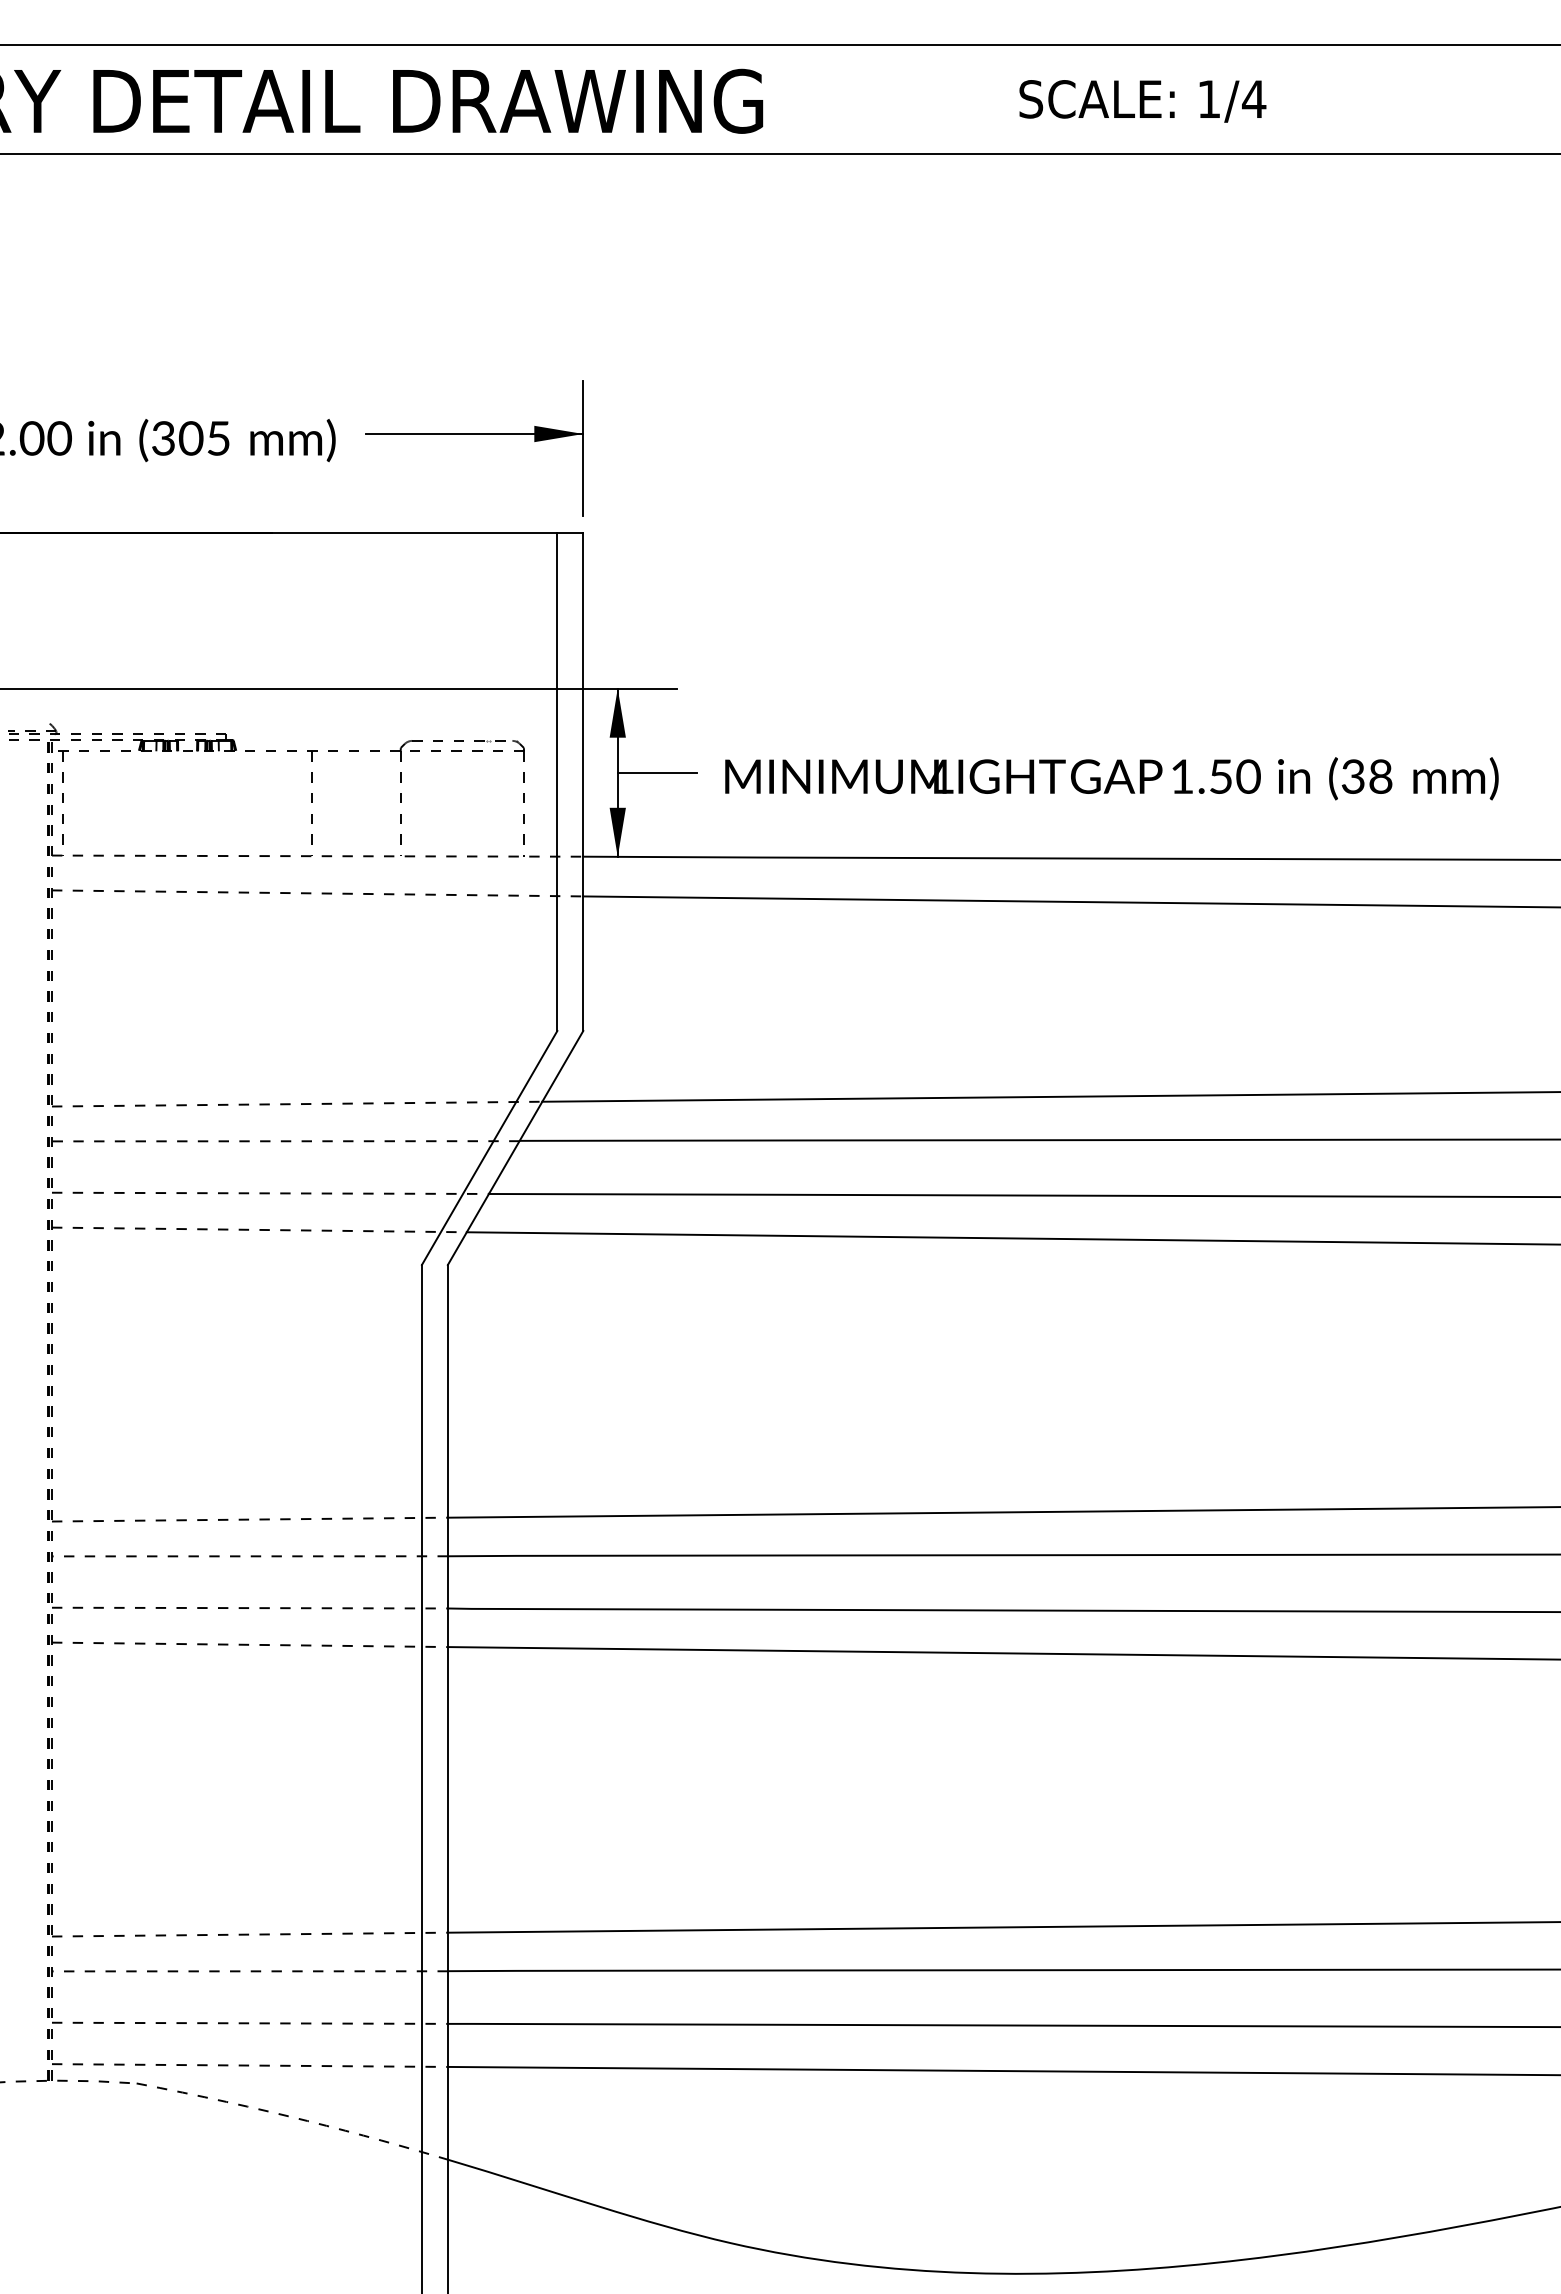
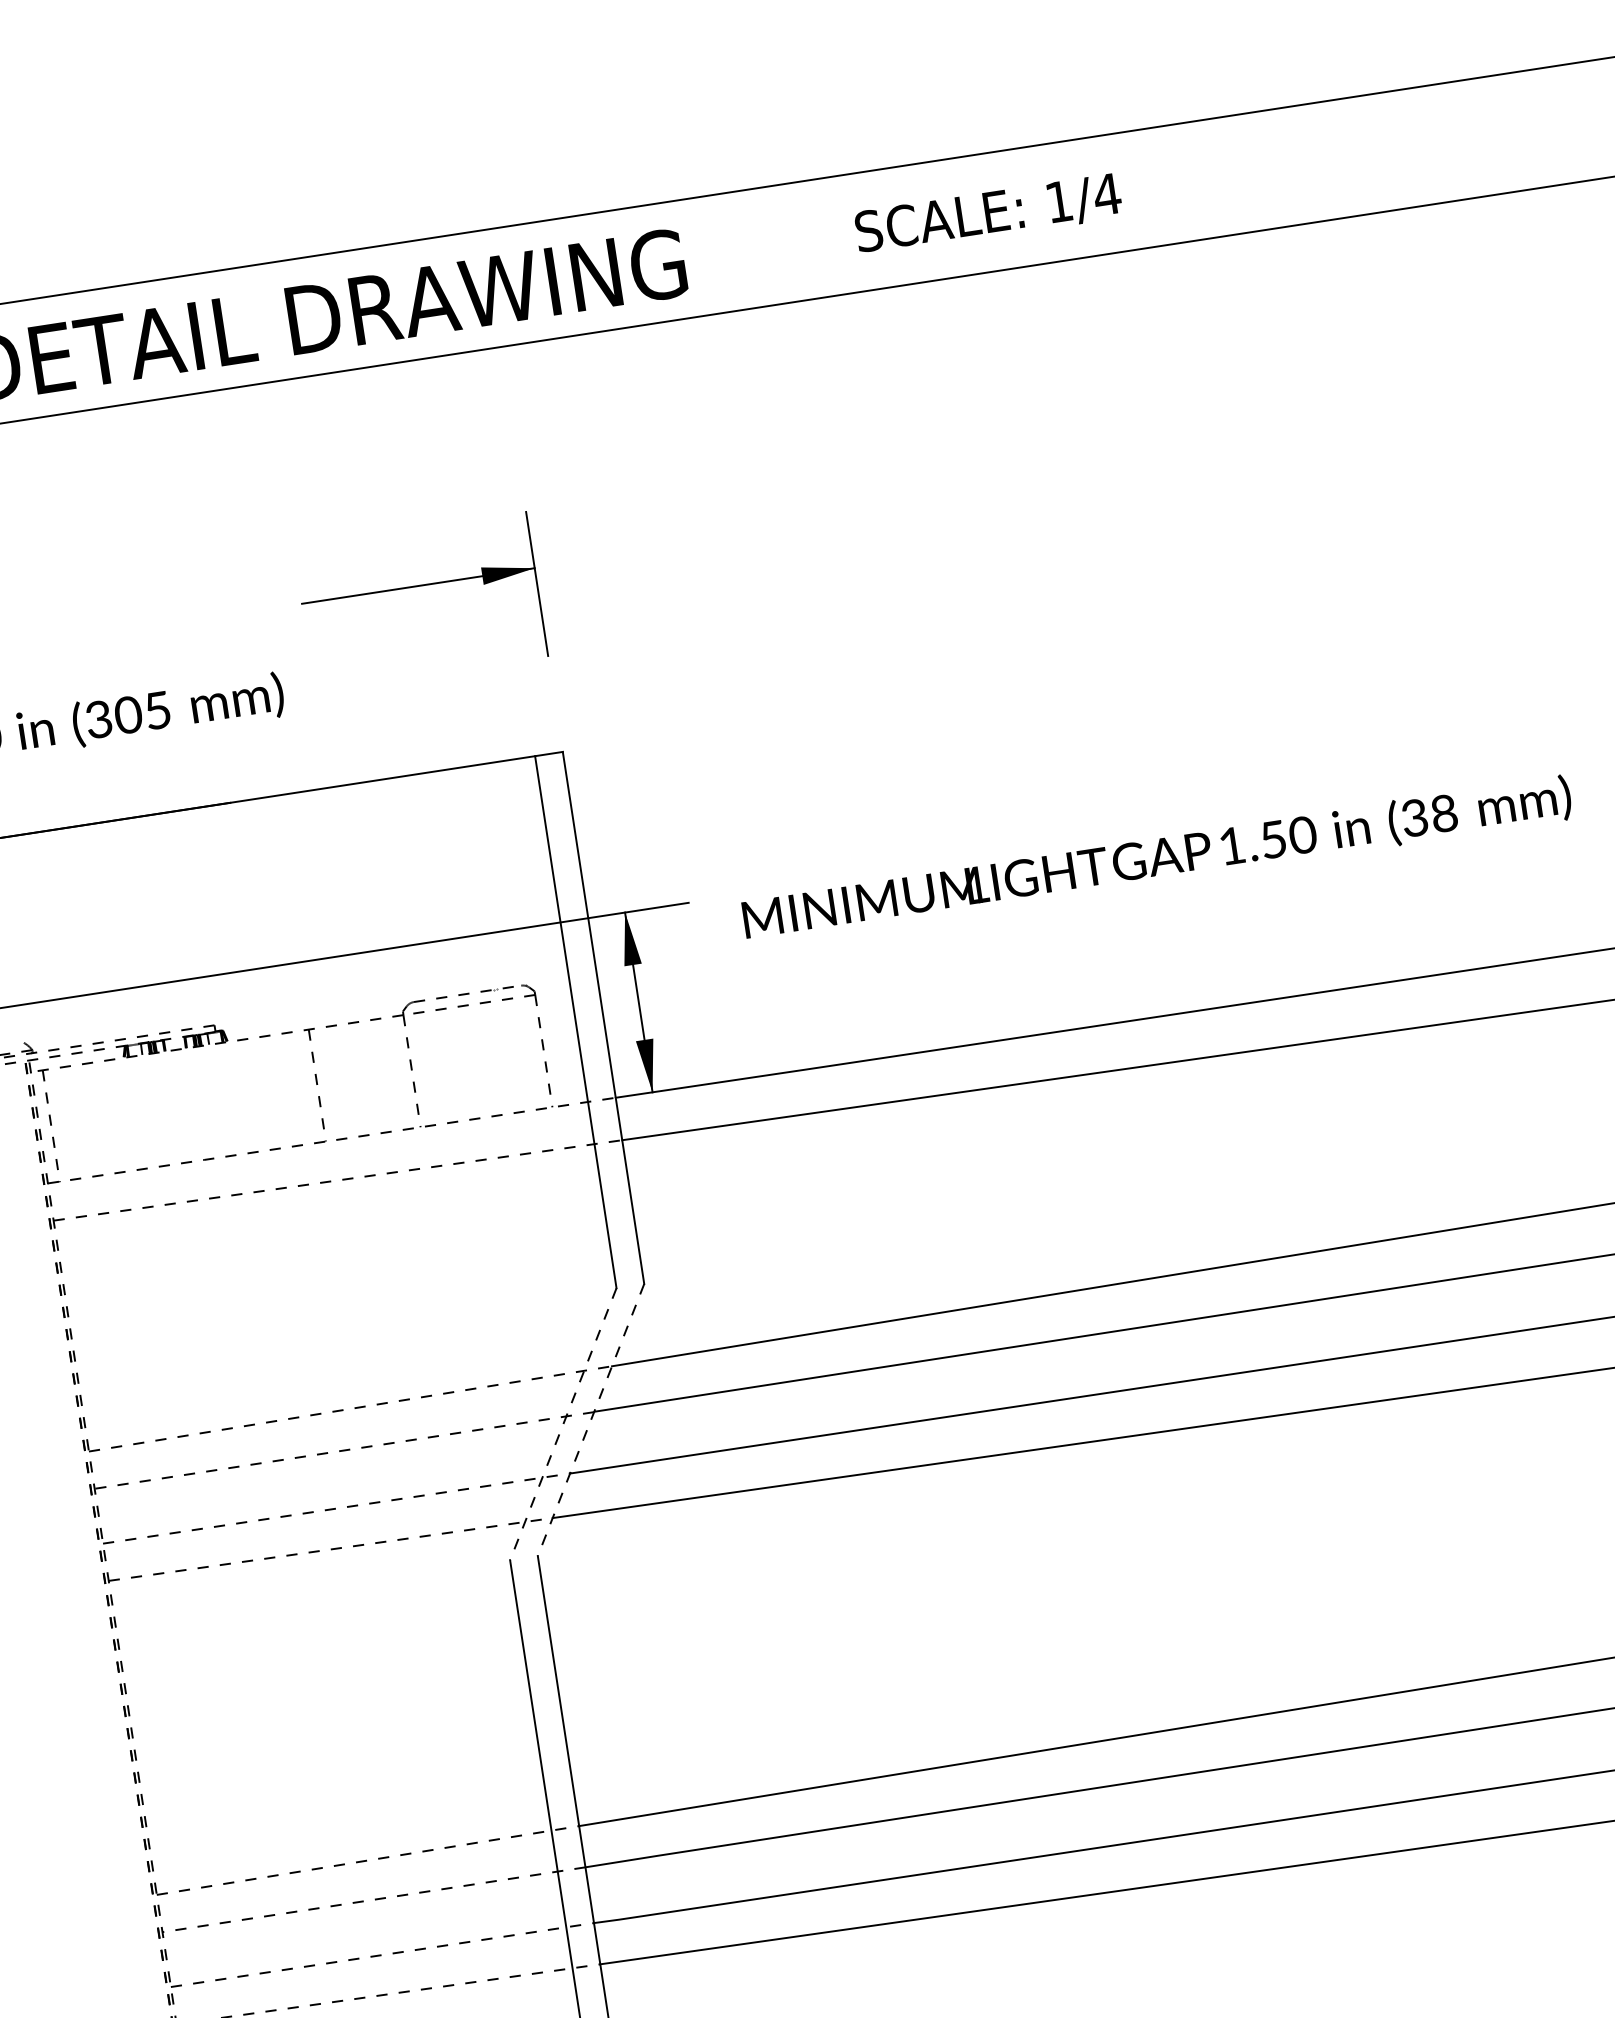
text: (1142, 101) -> (988, 215), moved
part: (474, 434) -> (418, 586), moved
line: (656, 772) -> (680, 995), removed
text: (1111, 778) -> (1156, 859), moved
line: (489, 1148) -> (563, 1424), solid -> dashed
line: (515, 1148) -> (591, 1420), solid -> dashed

